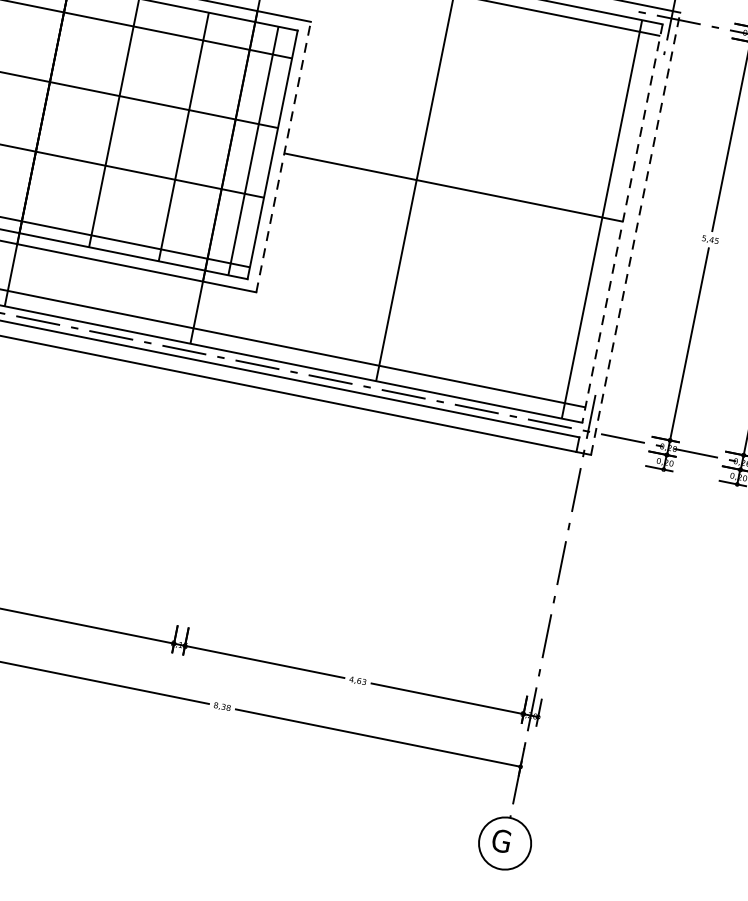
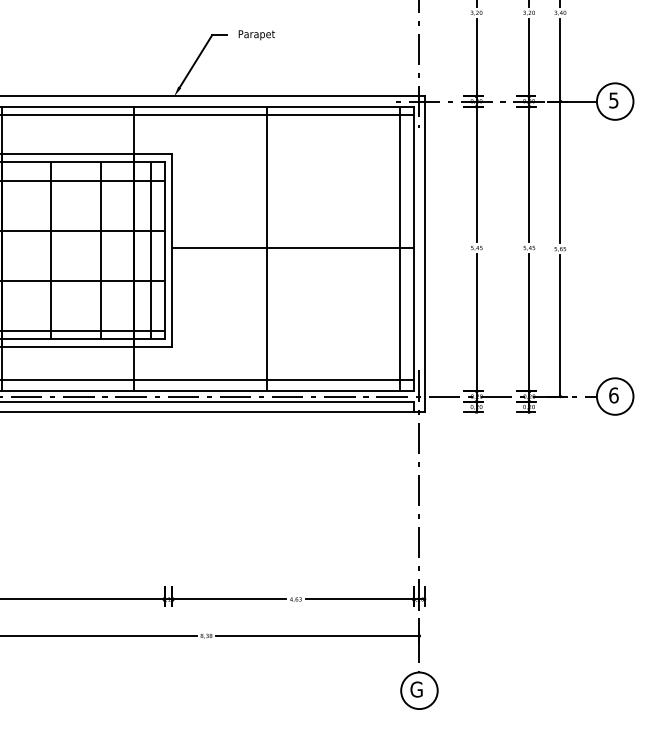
line: (283, 157) -> (172, 250), dashed -> solid
line: (622, 224) -> (414, 249), dashed -> solid
line: (635, 234) -> (424, 254), dashed -> solid

